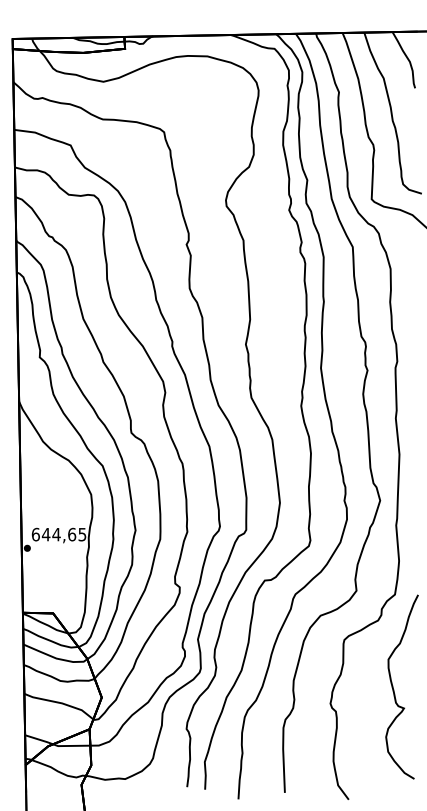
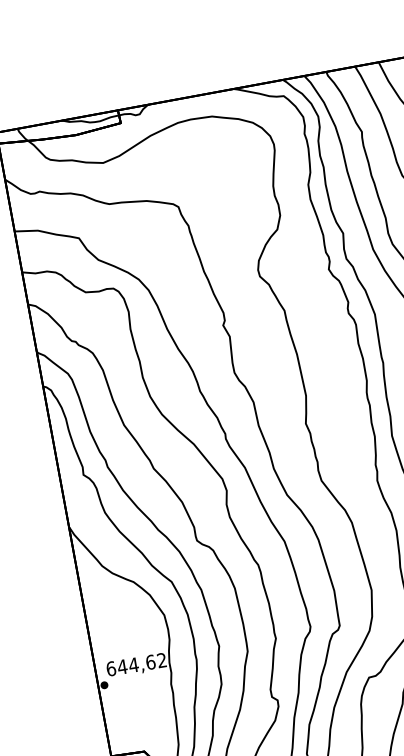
text: (82, 534) -> (162, 660), 644,65 -> 644,62

